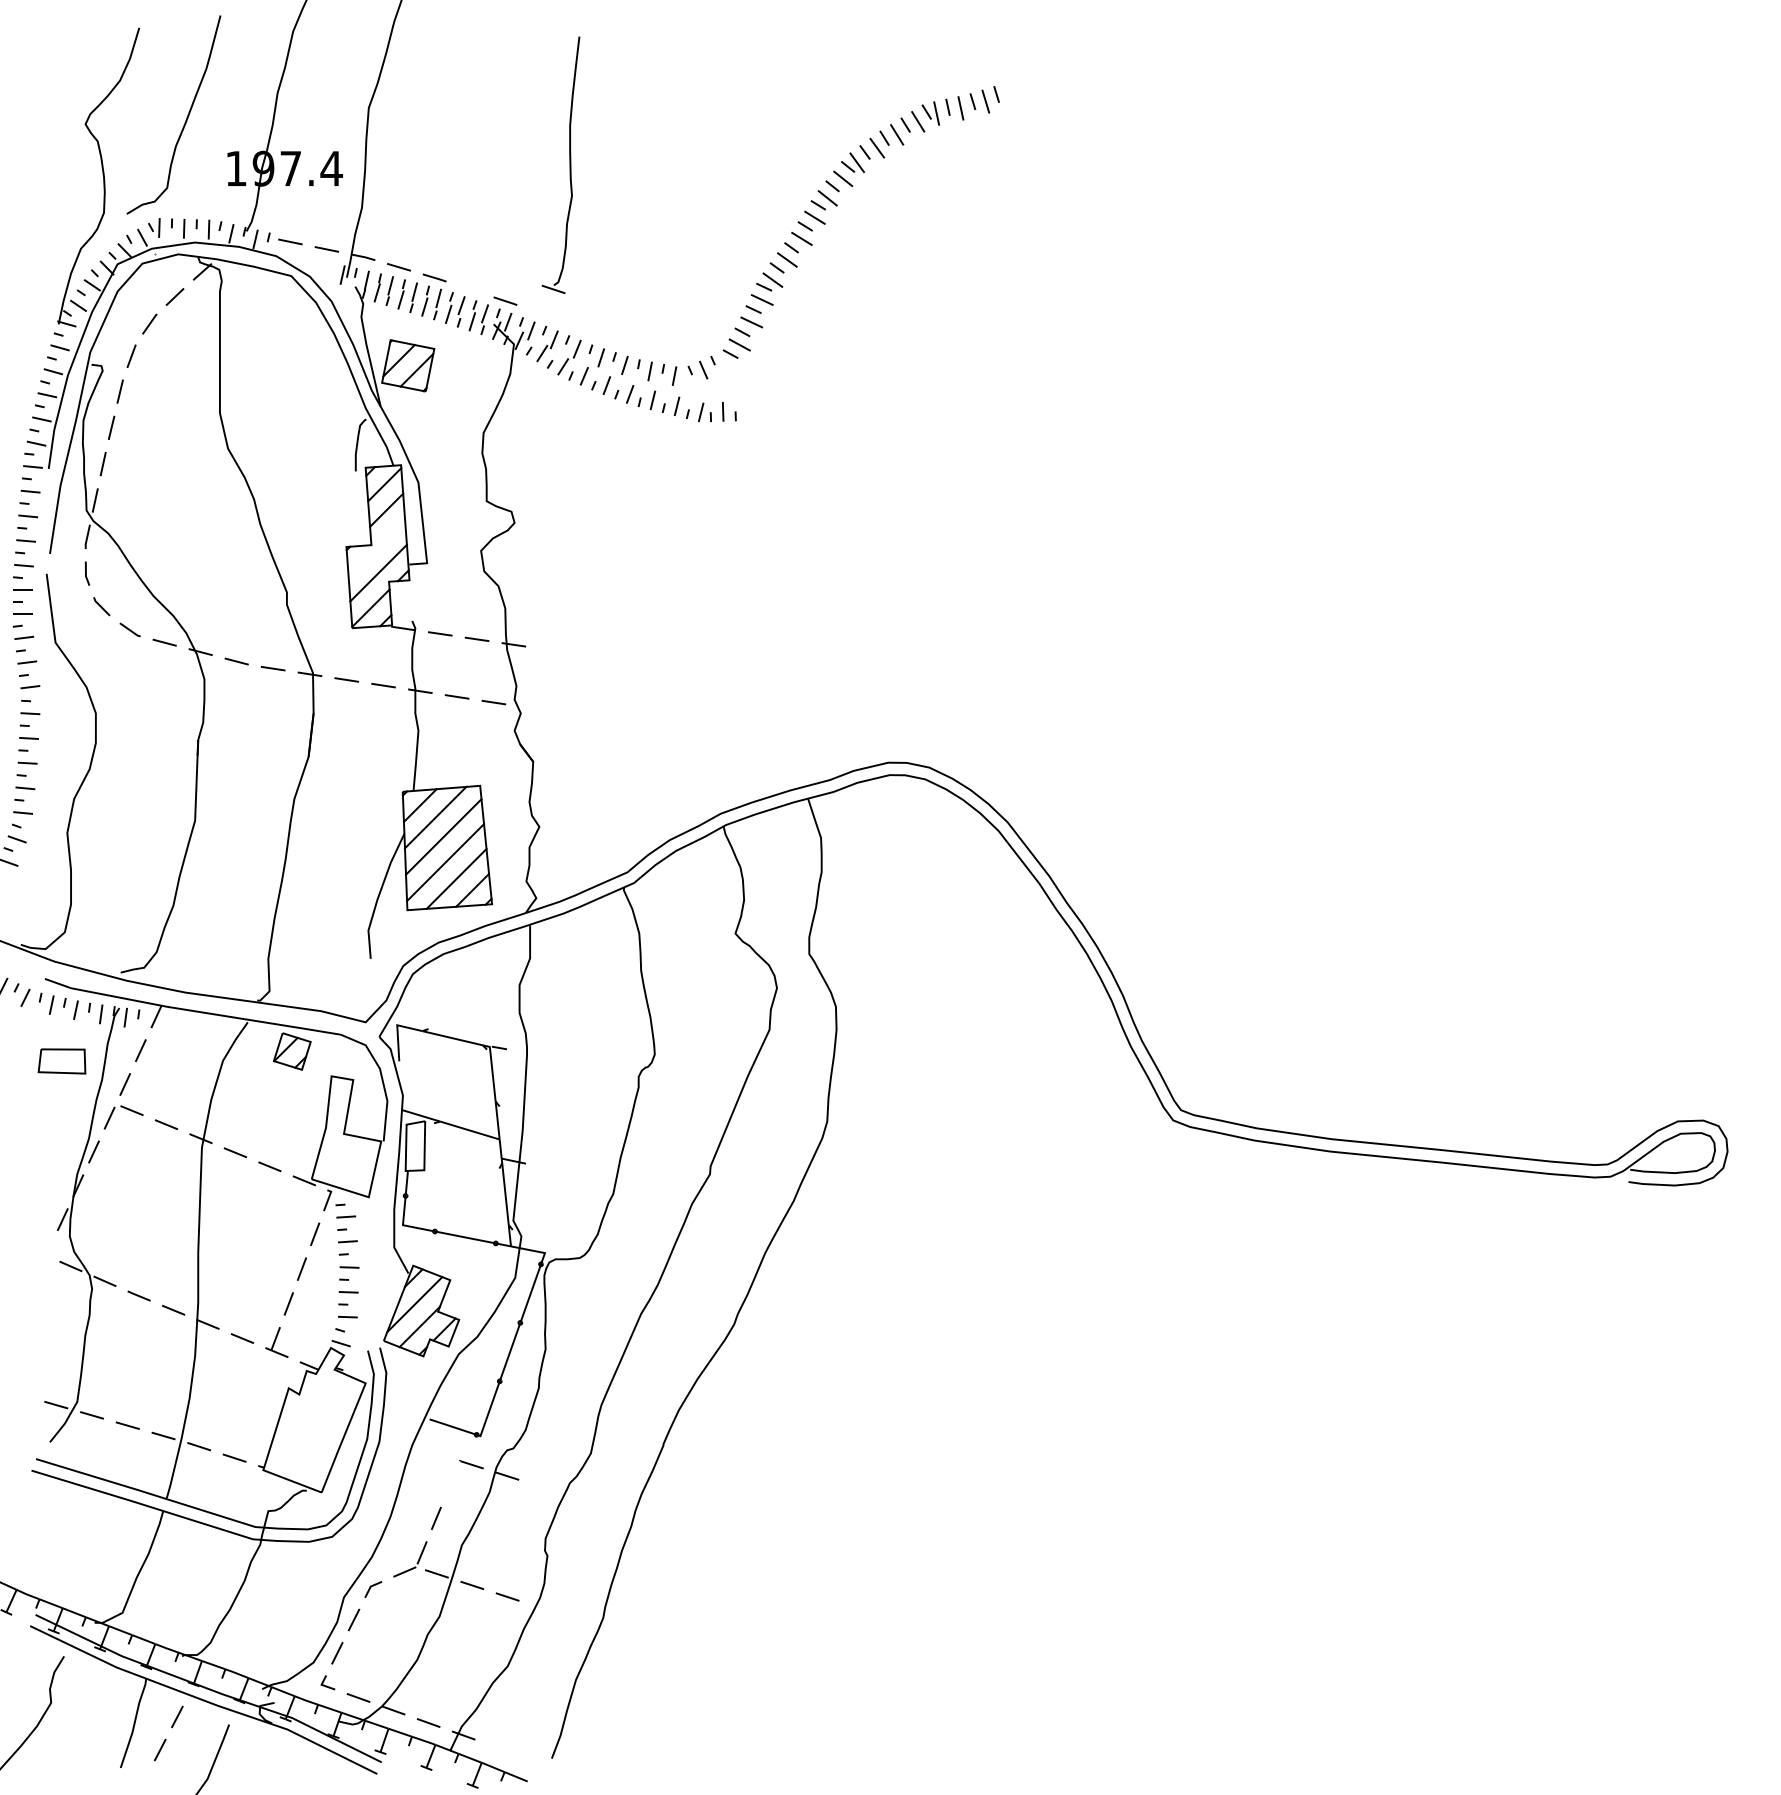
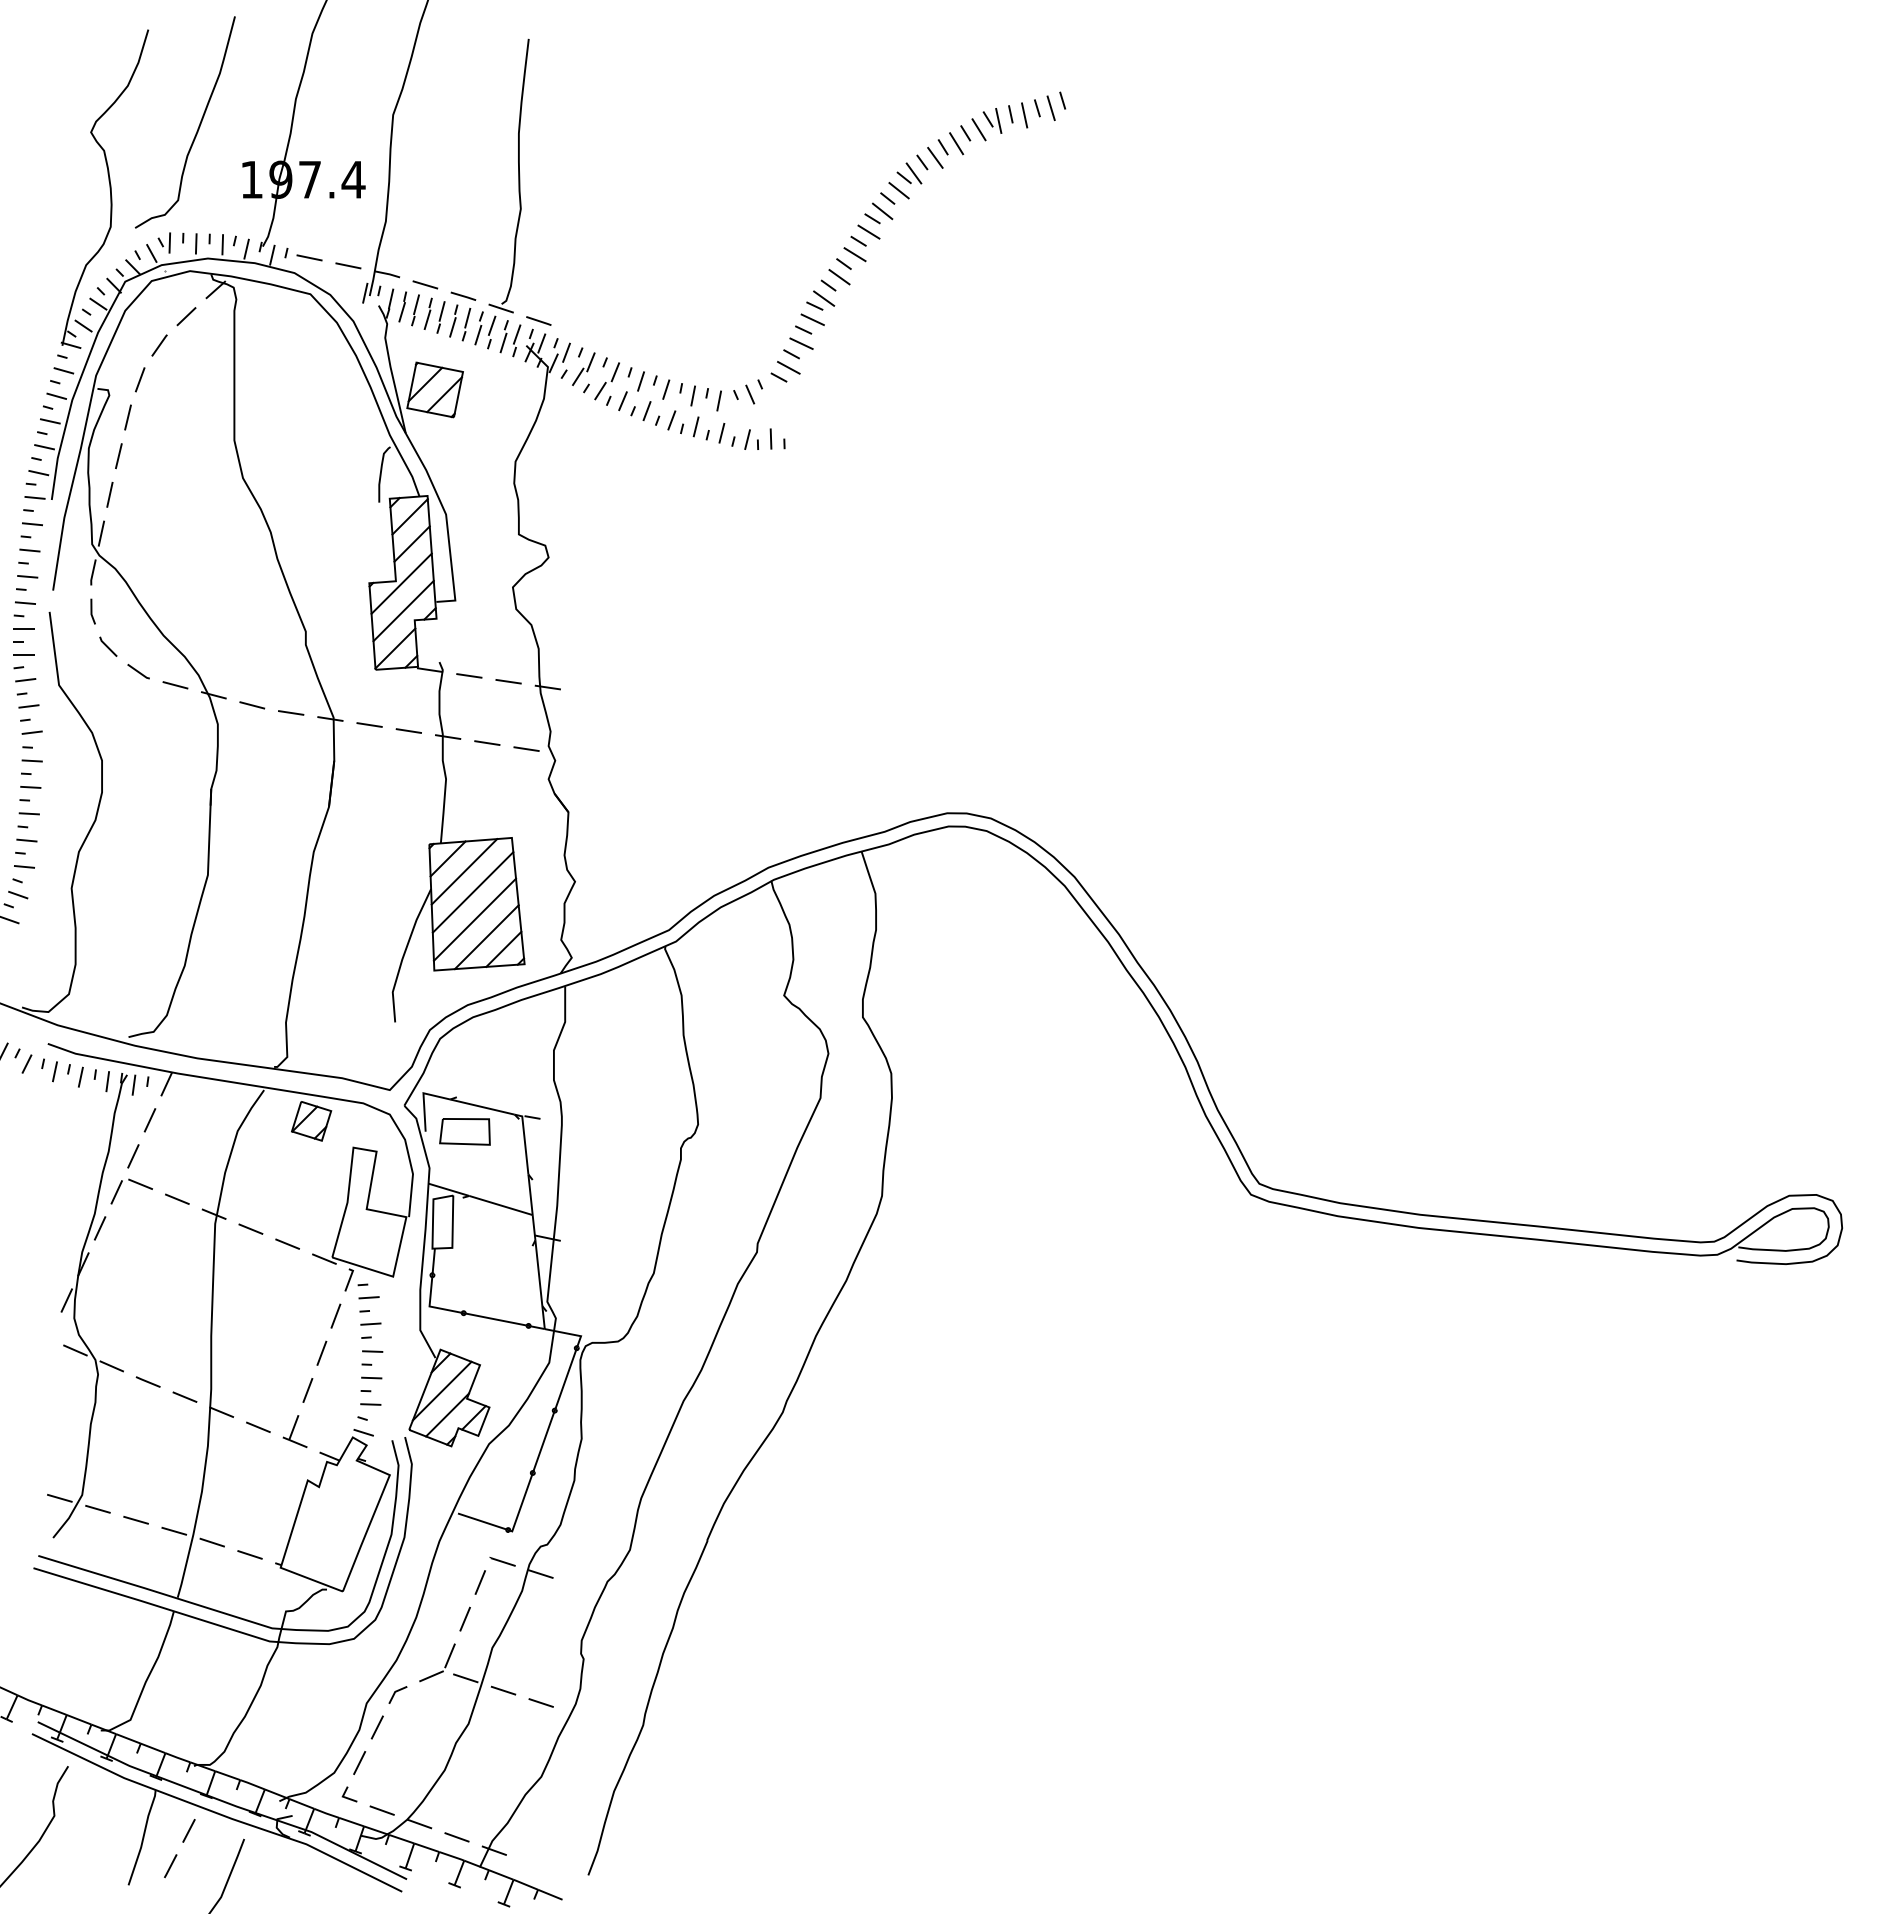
part: (569, 164) -> (518, 175), moved
line: (376, 547) -> (401, 583), added
part: (61, 1061) -> (464, 1131), moved
line: (449, 1484) -> (479, 1582), added

